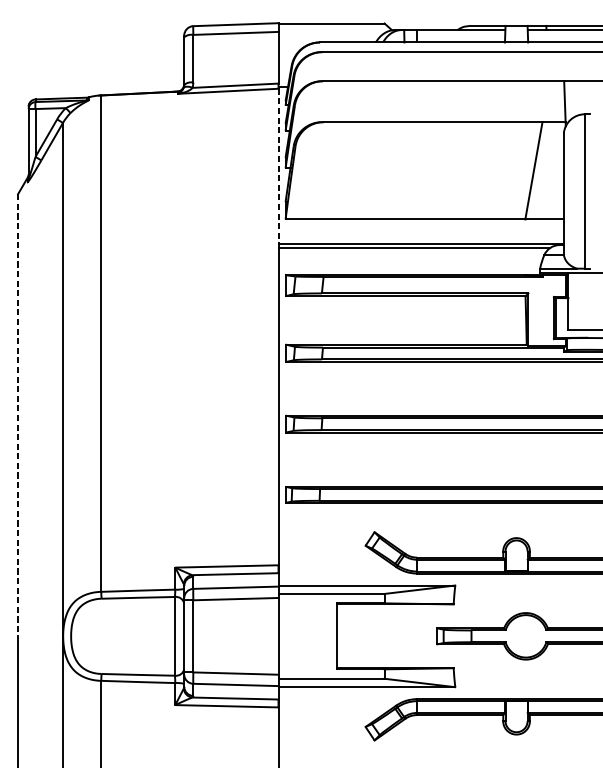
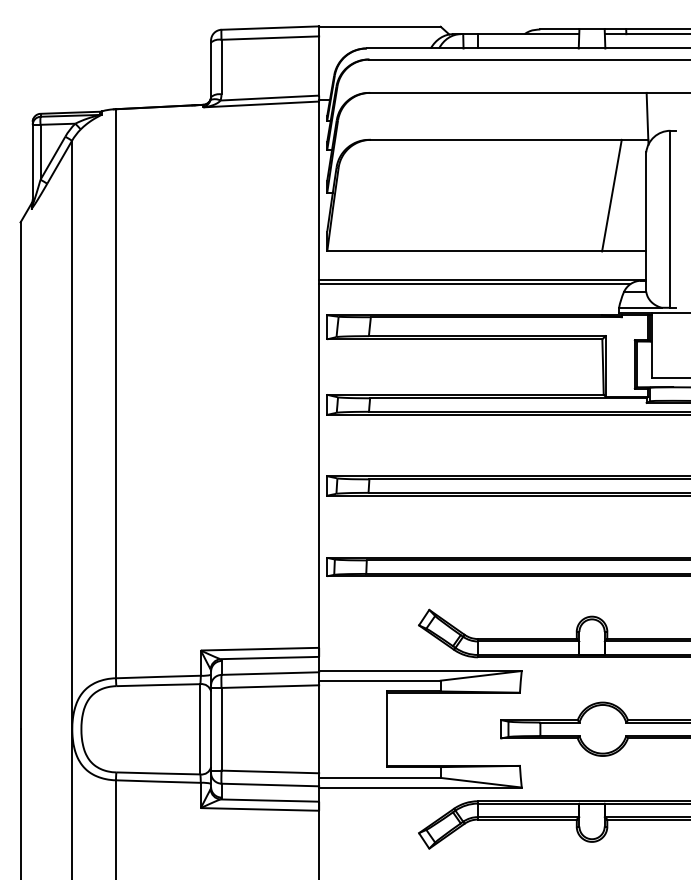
line: (278, 167) -> (319, 191), dashed -> solid
line: (18, 415) -> (20, 476), dashed -> solid

